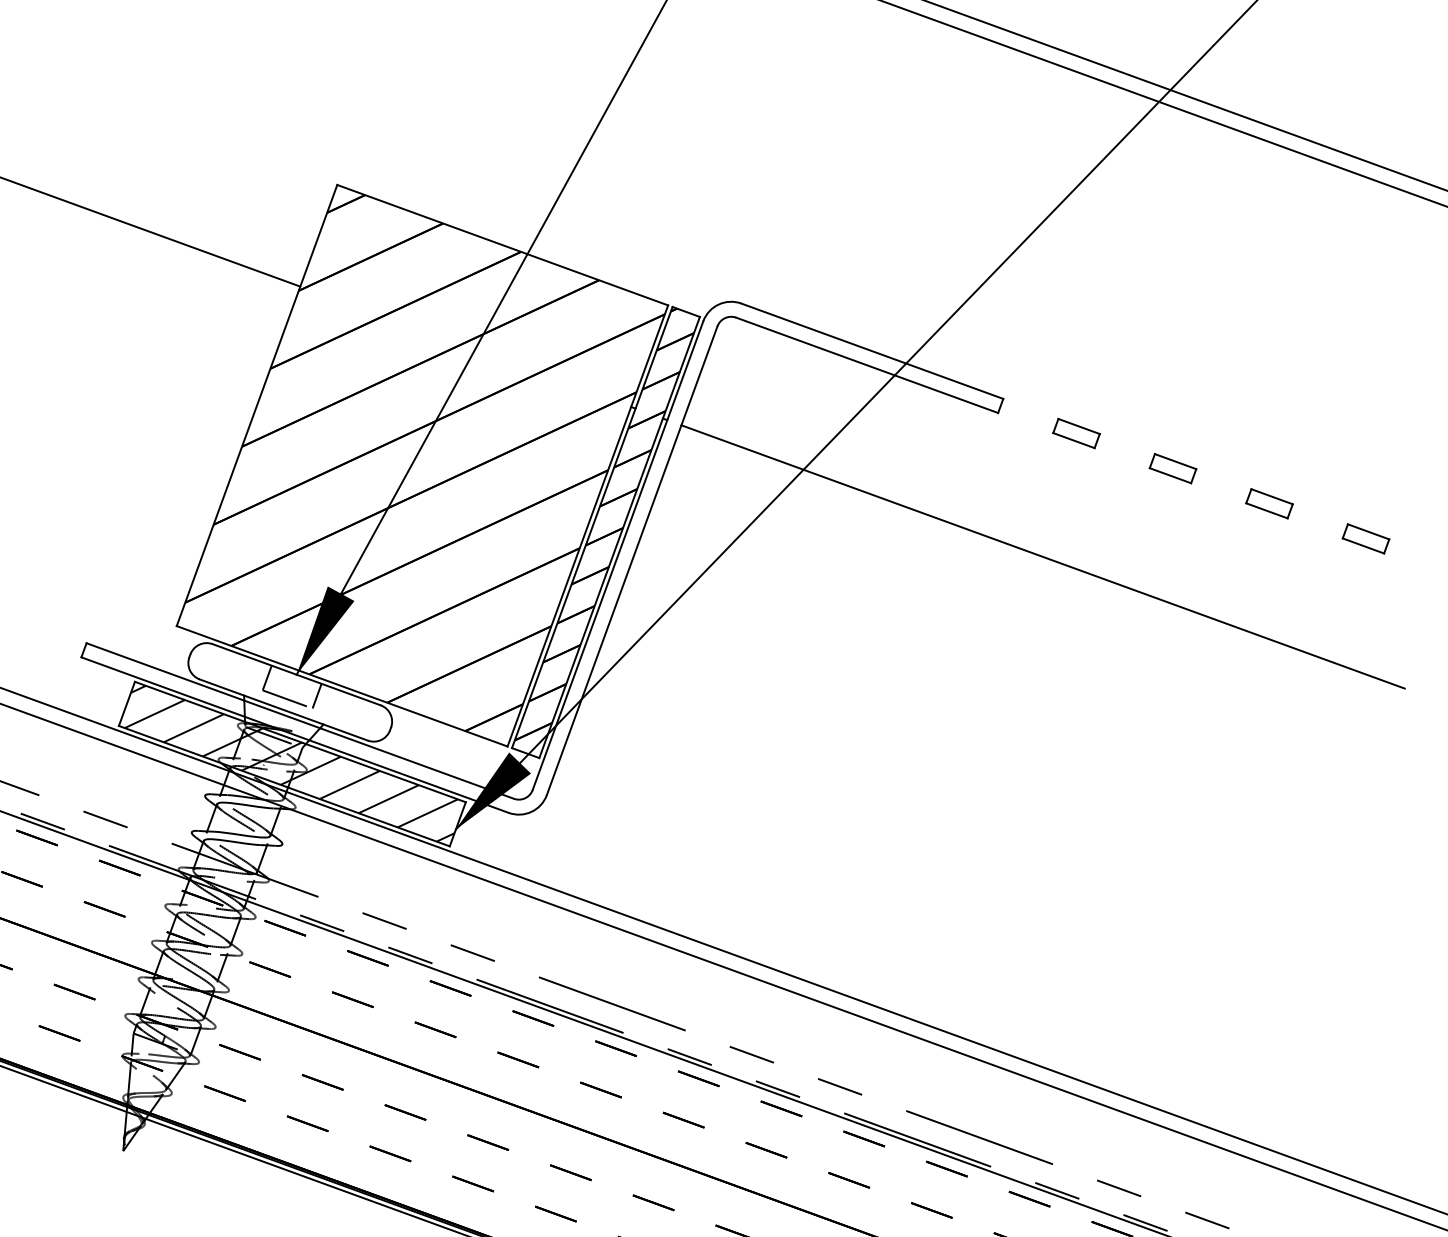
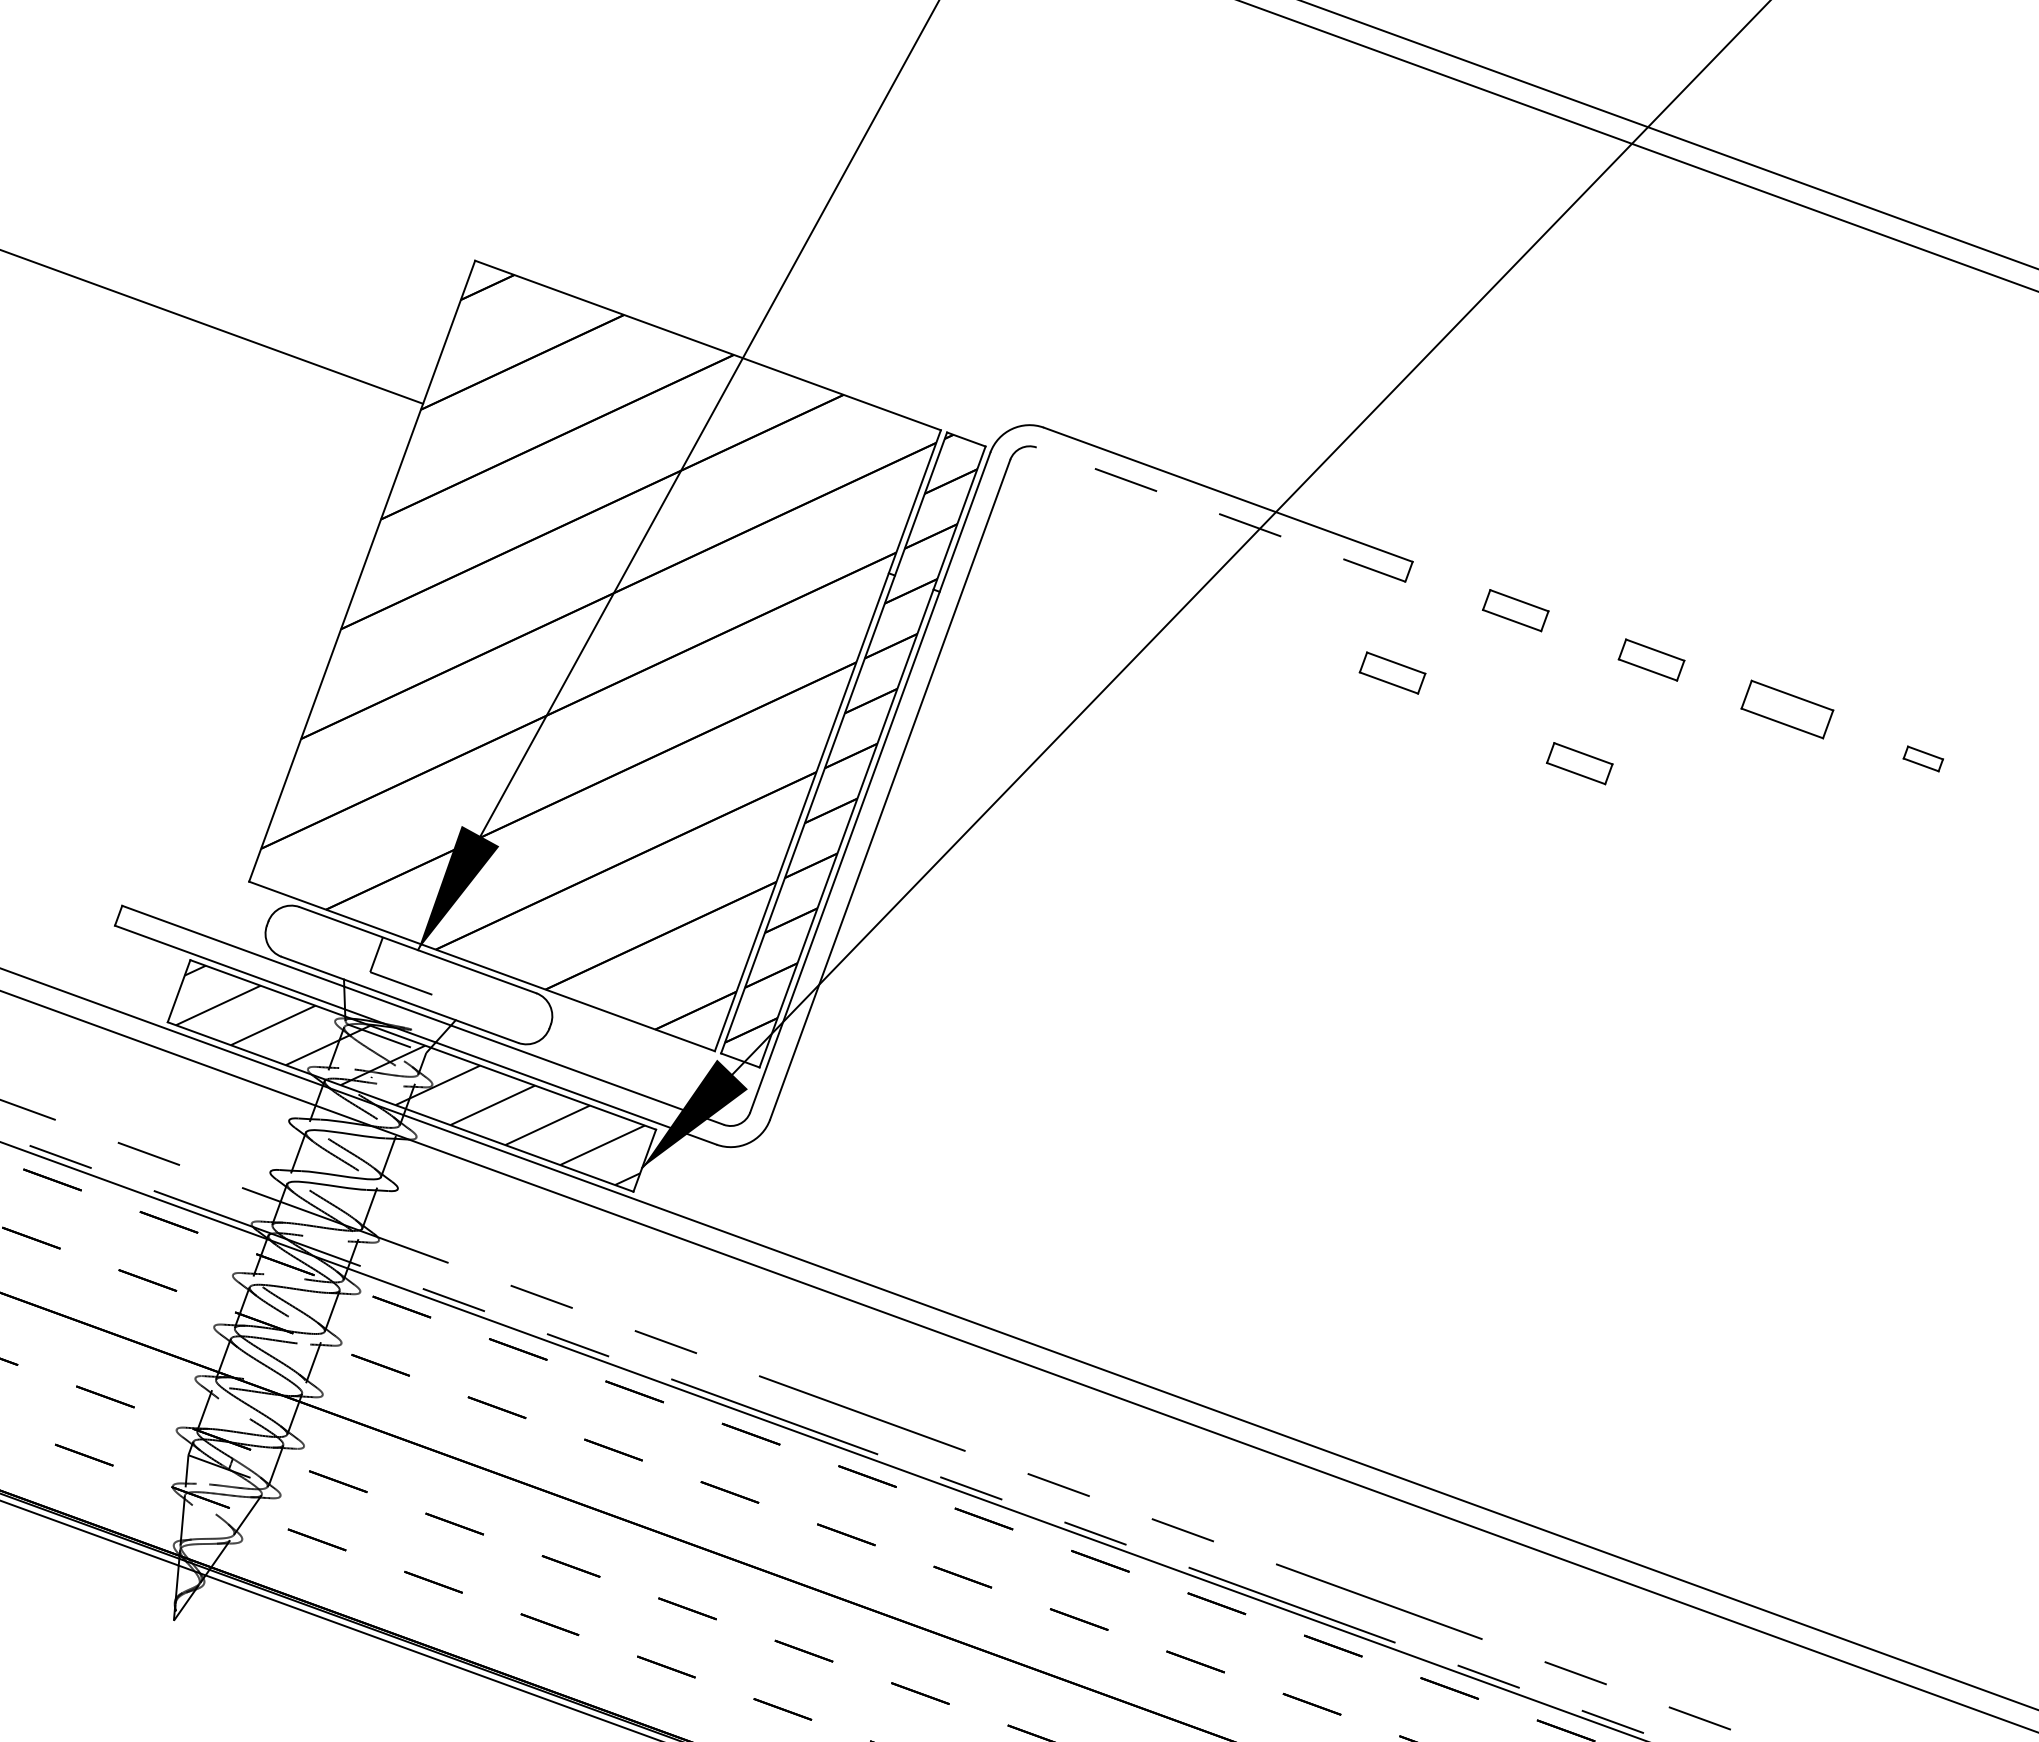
line: (866, 365) -> (1220, 514), solid -> dashed
part: (988, 477) -> (1392, 672), added
part: (1269, 503) -> (1787, 709), size x1.4
part: (1366, 538) -> (1923, 758), size x0.6
part: (1121, 542) -> (1579, 763), added
line: (1042, 557) -> (1468, 784), removed
line: (316, 695) -> (446, 979), removed

